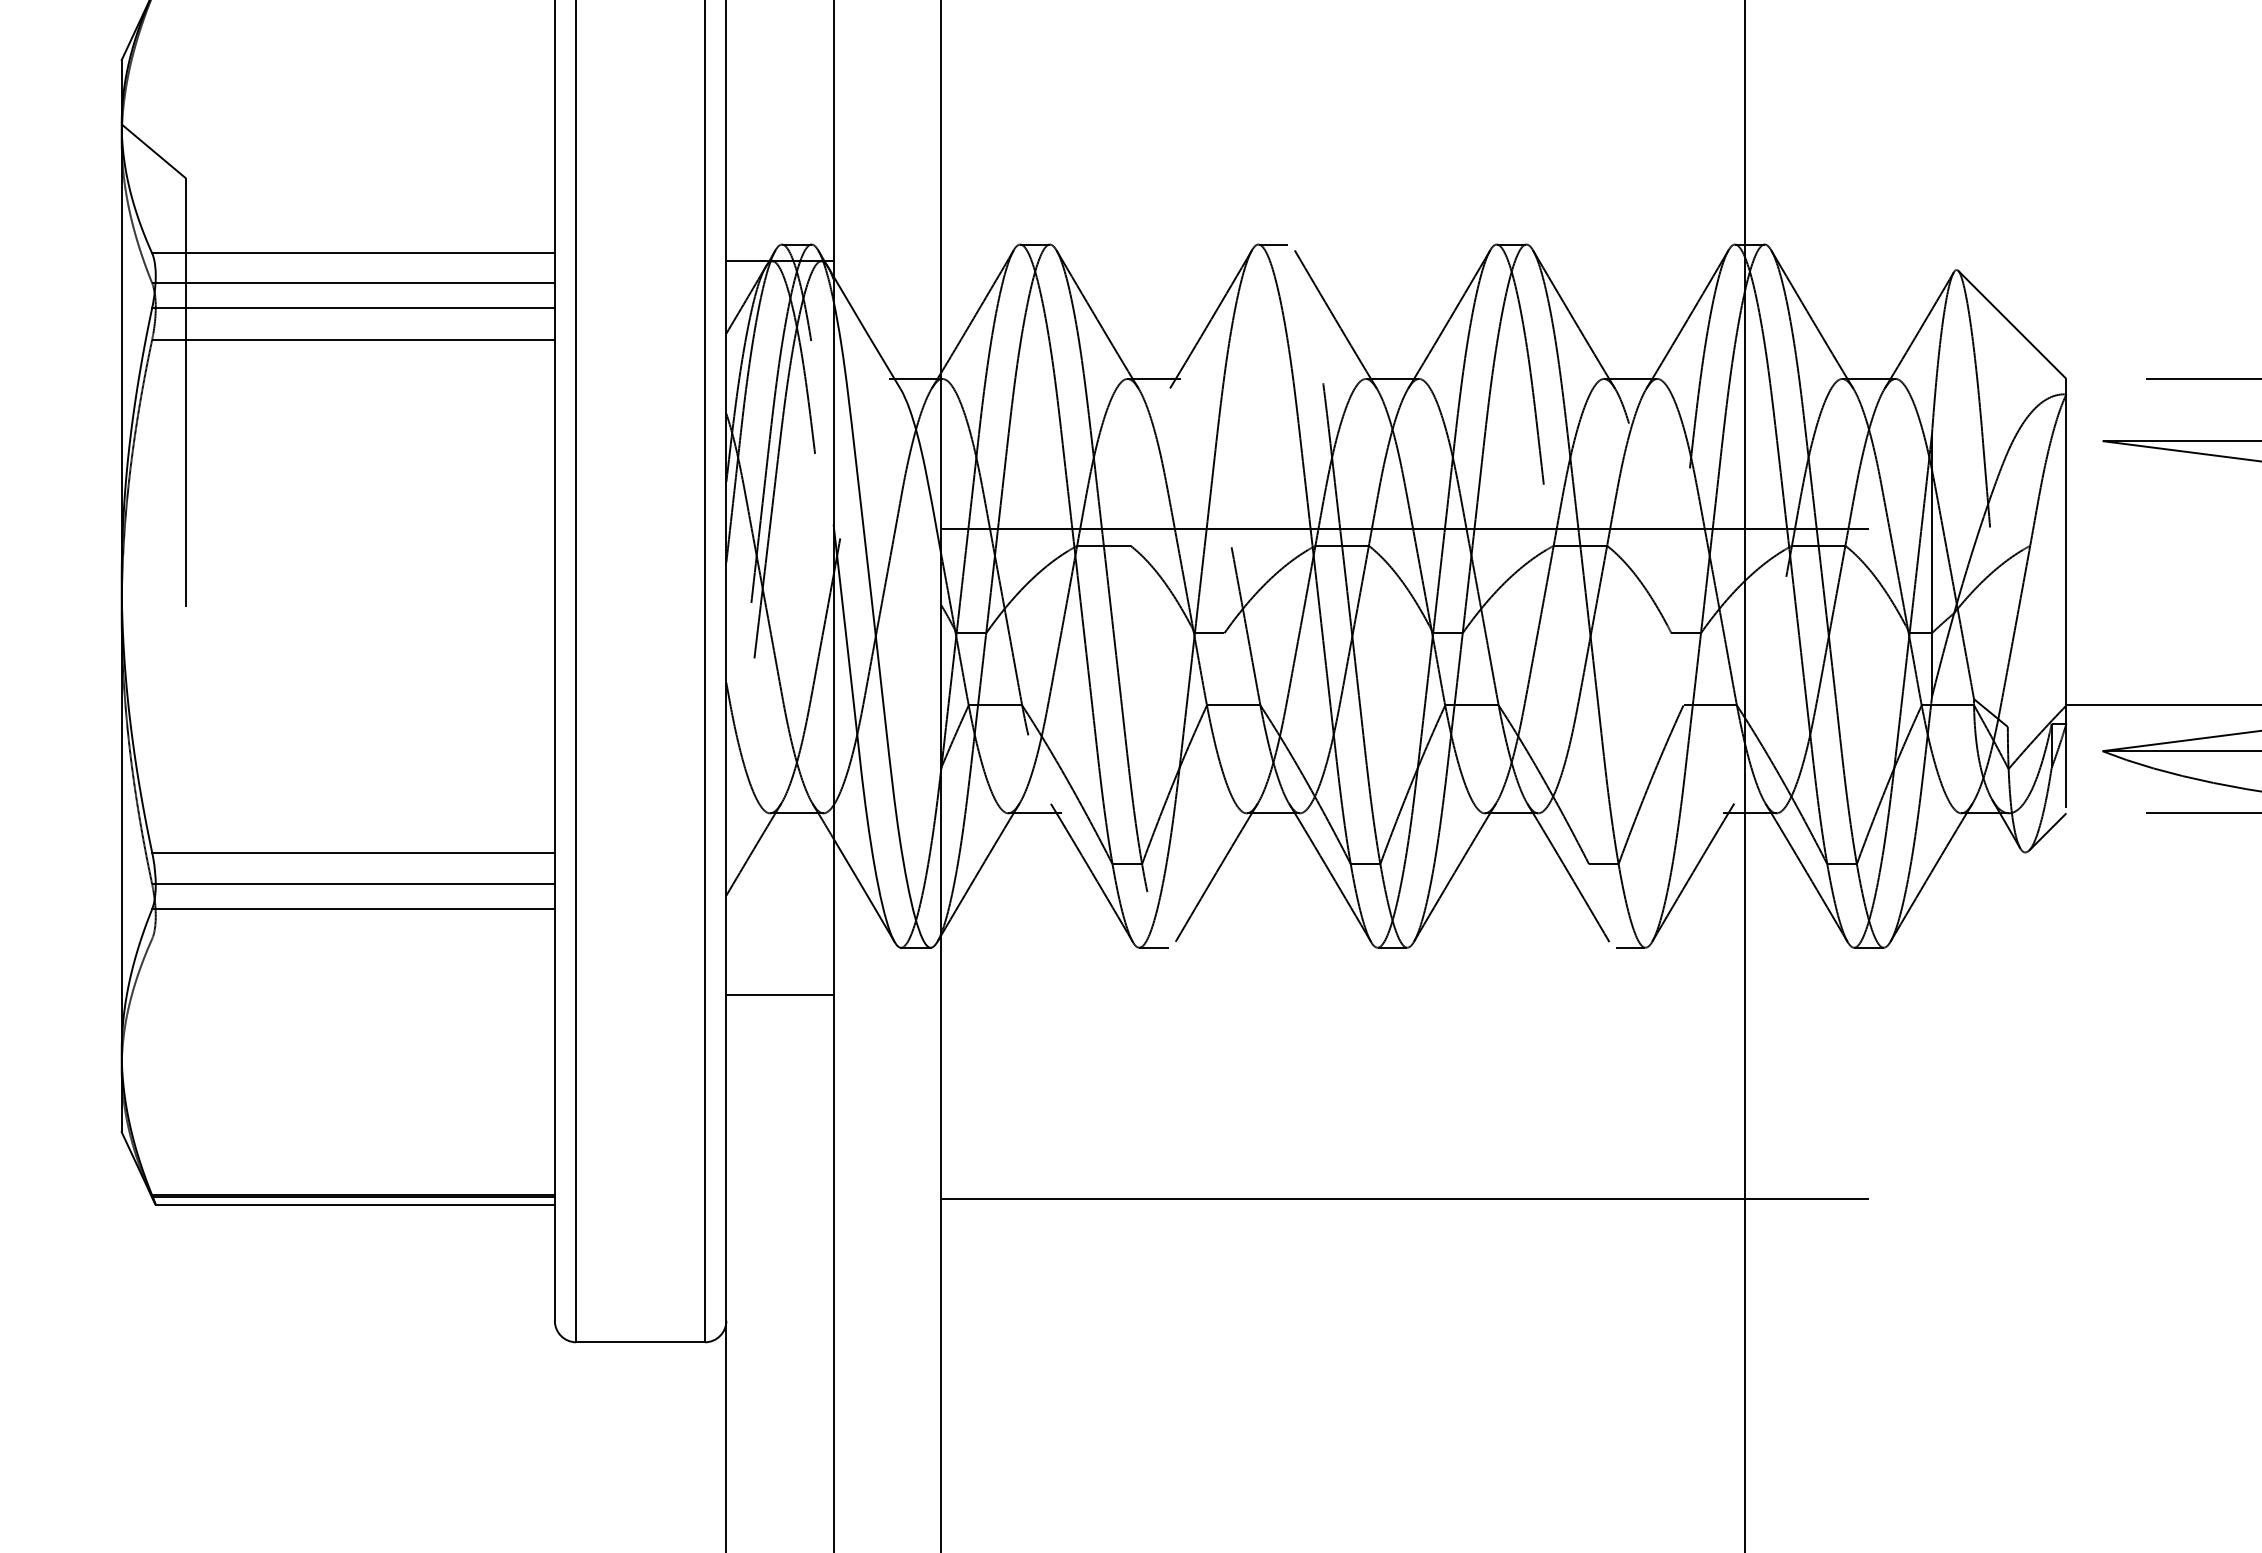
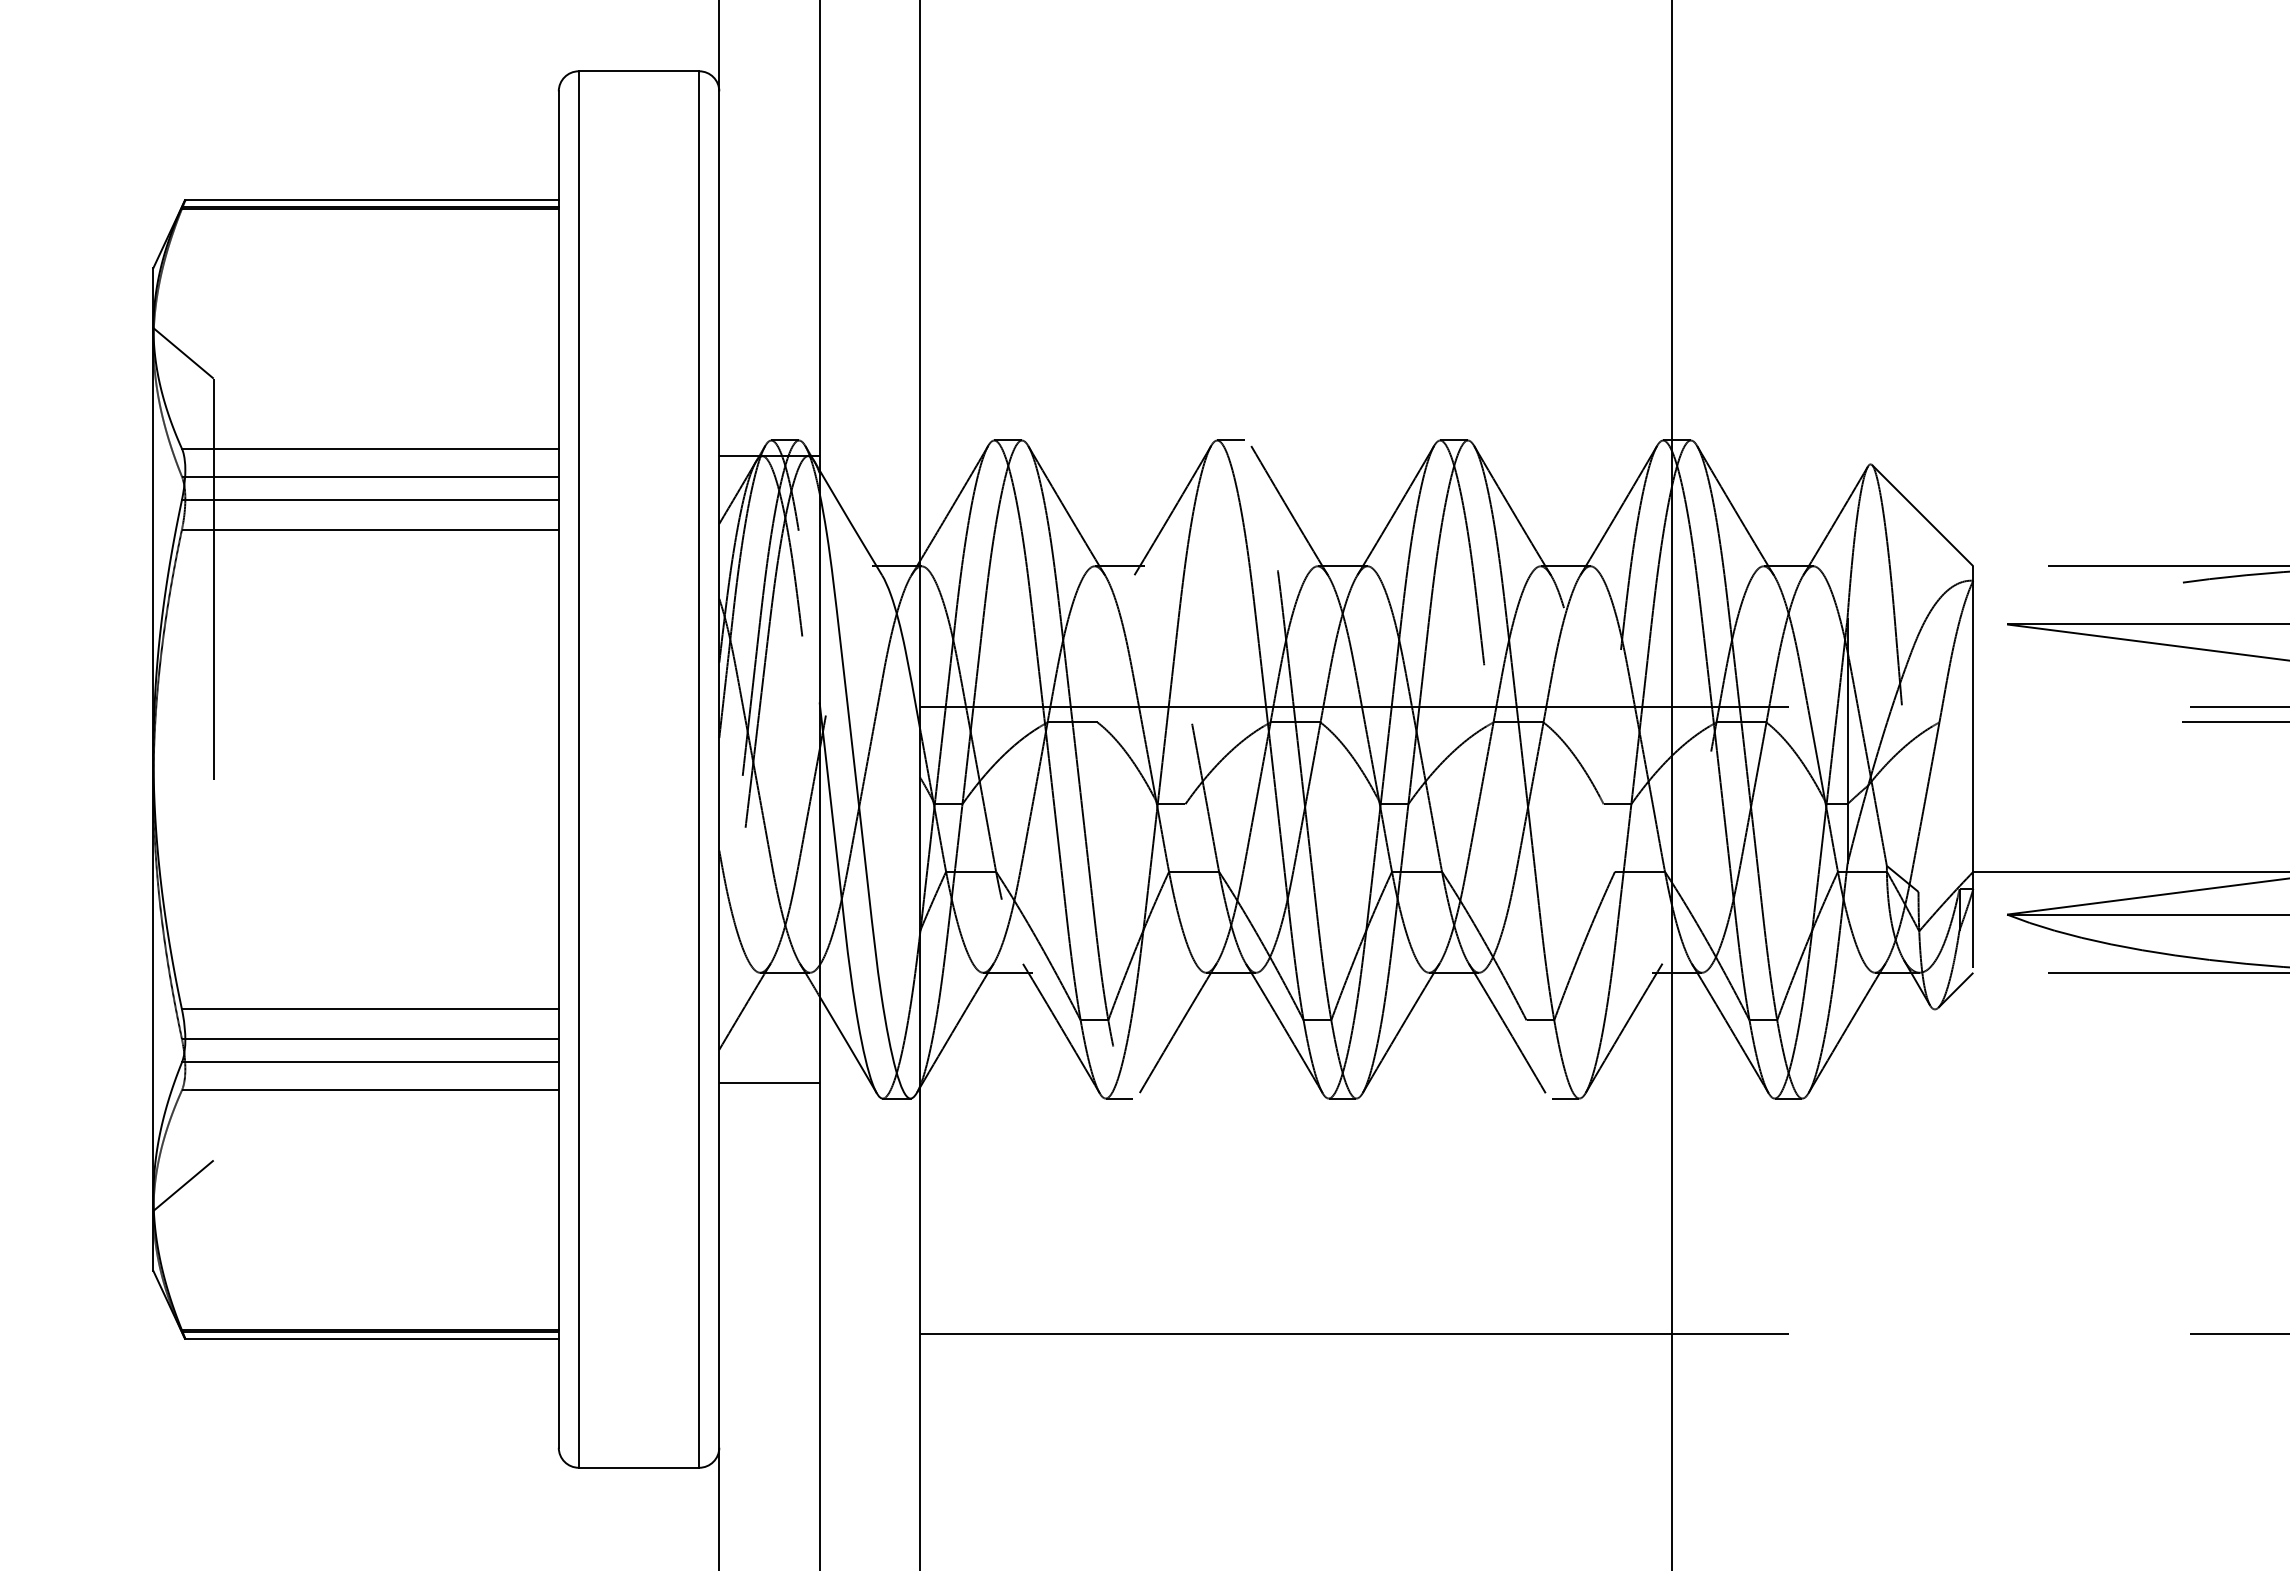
line: (352, 939) -> (369, 1090), added
line: (780, 994) -> (769, 1082), moved
line: (153, 1040) -> (183, 1185), added

